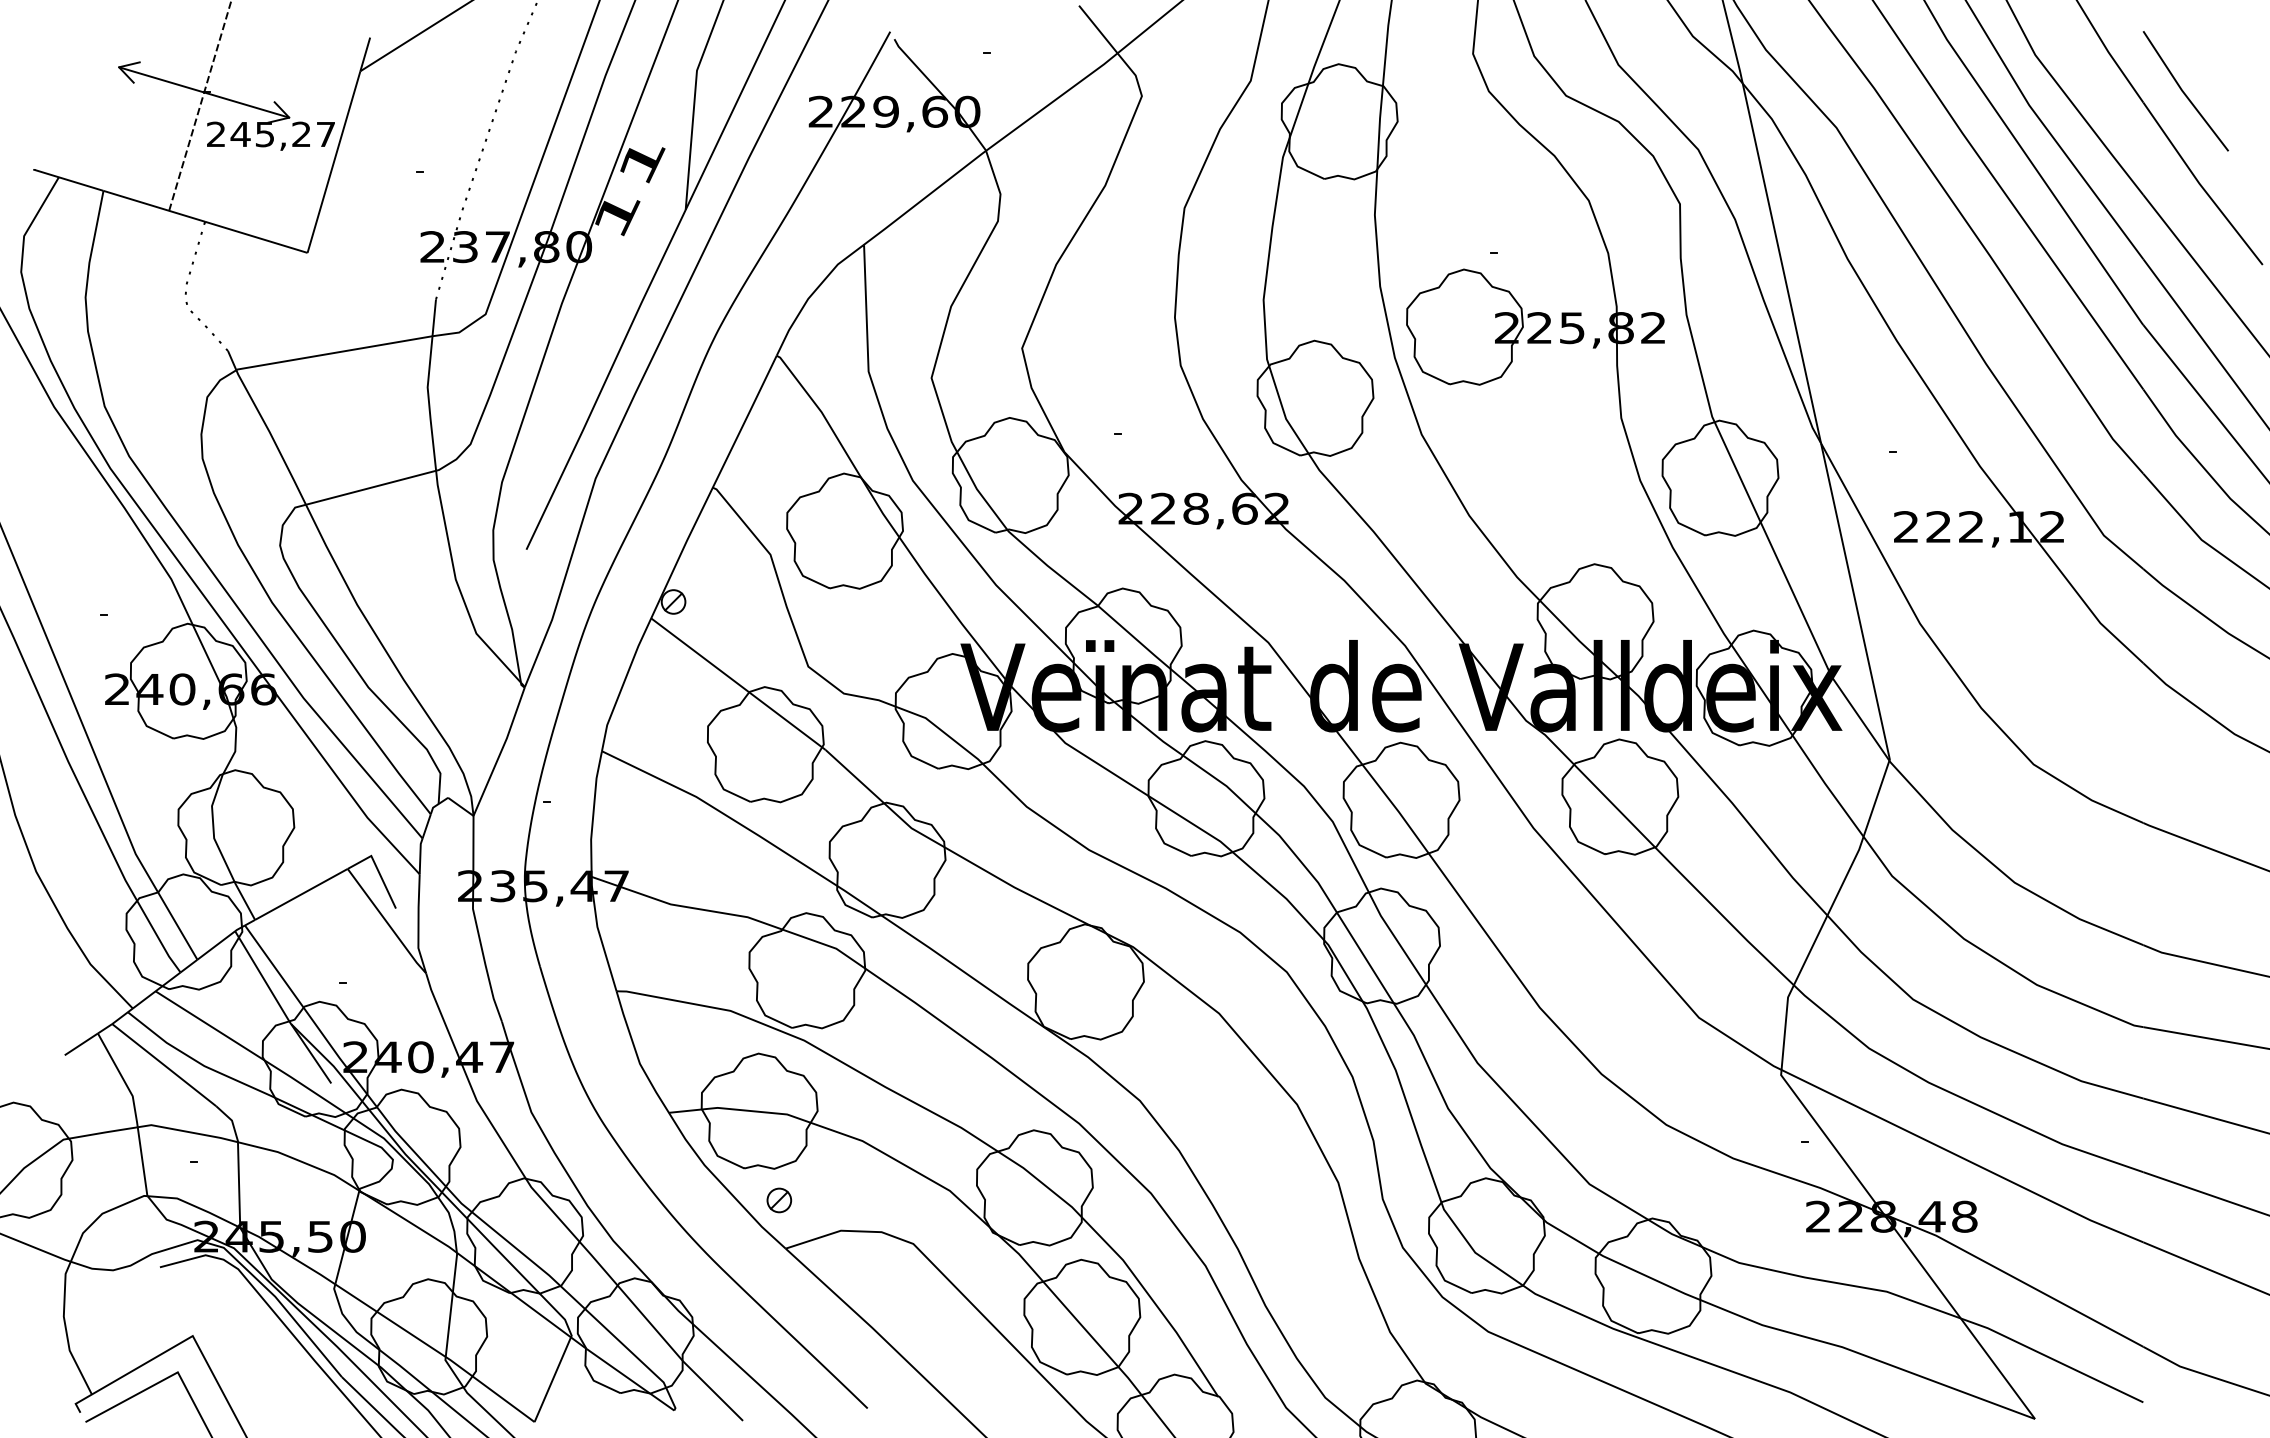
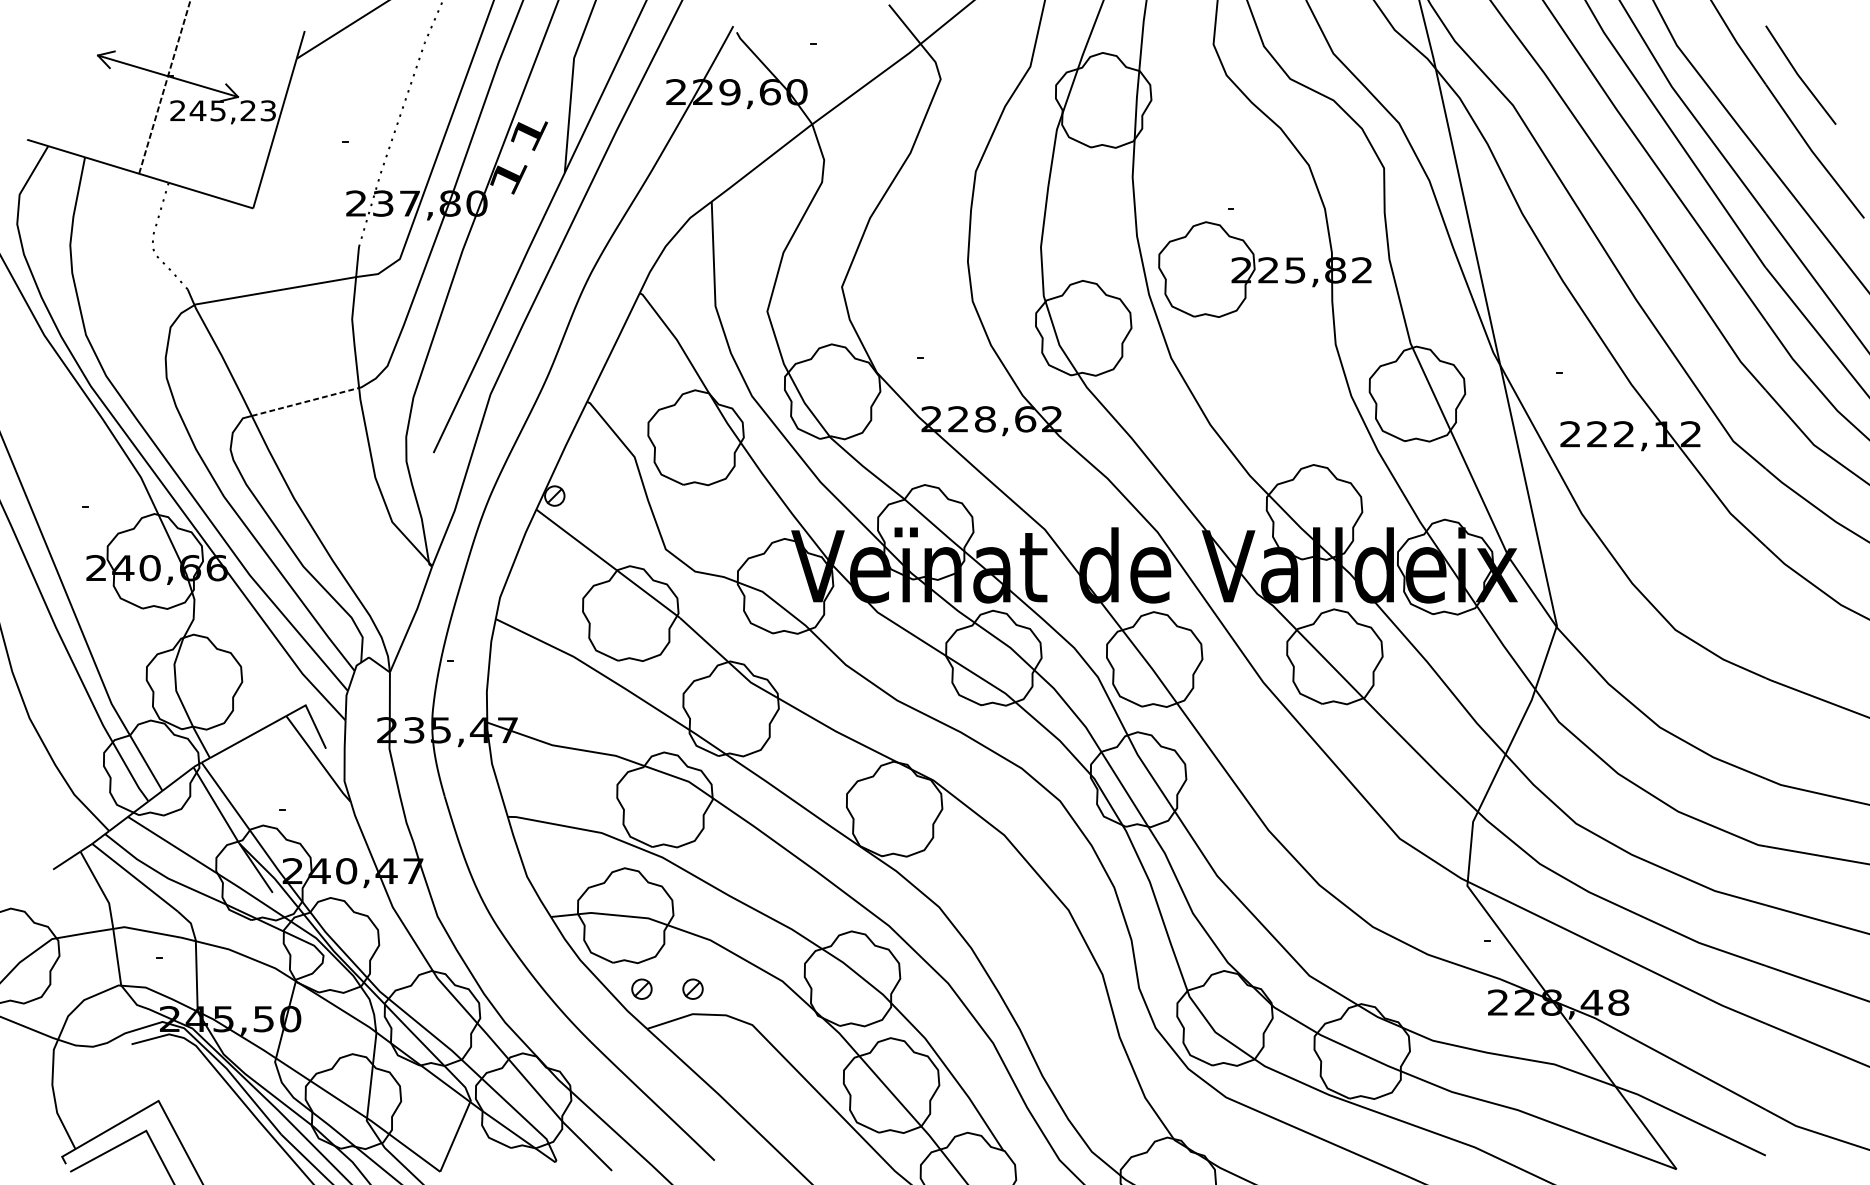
text: (325, 134) -> (267, 110), 245,27 -> 245,23
line: (371, 487) -> (305, 401), solid -> dashed
part: (841, 1200) -> (693, 989), added

